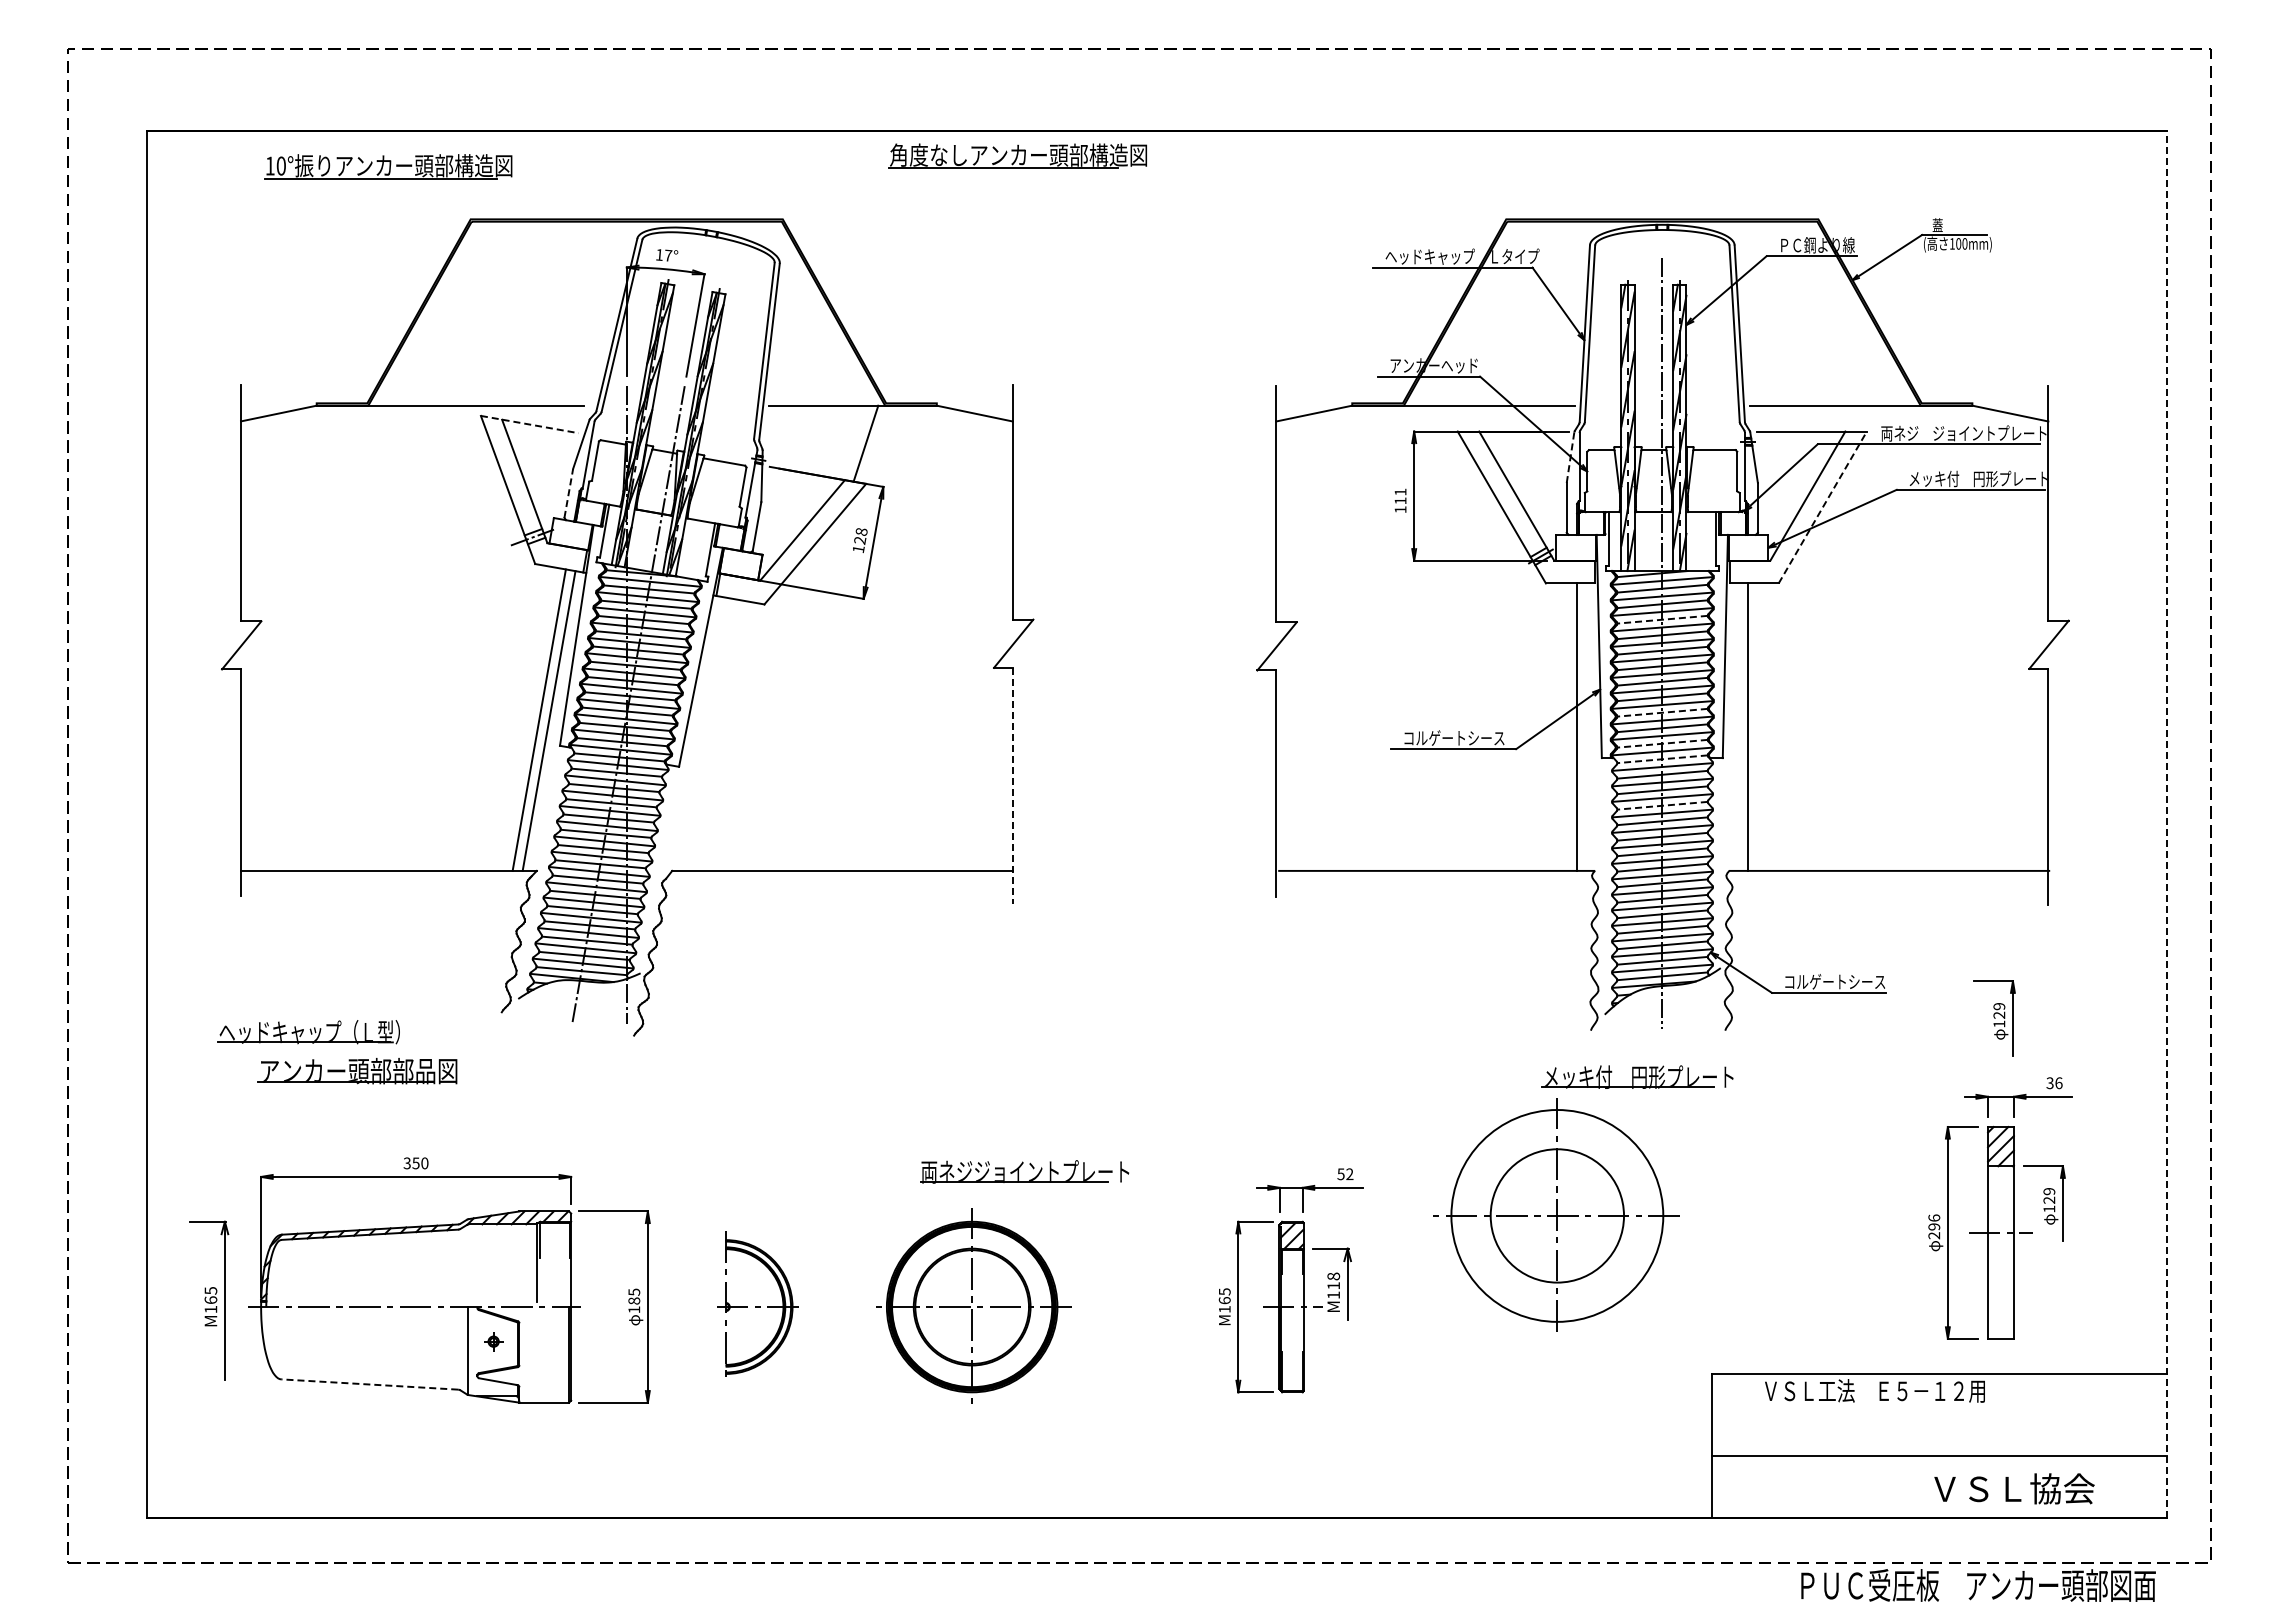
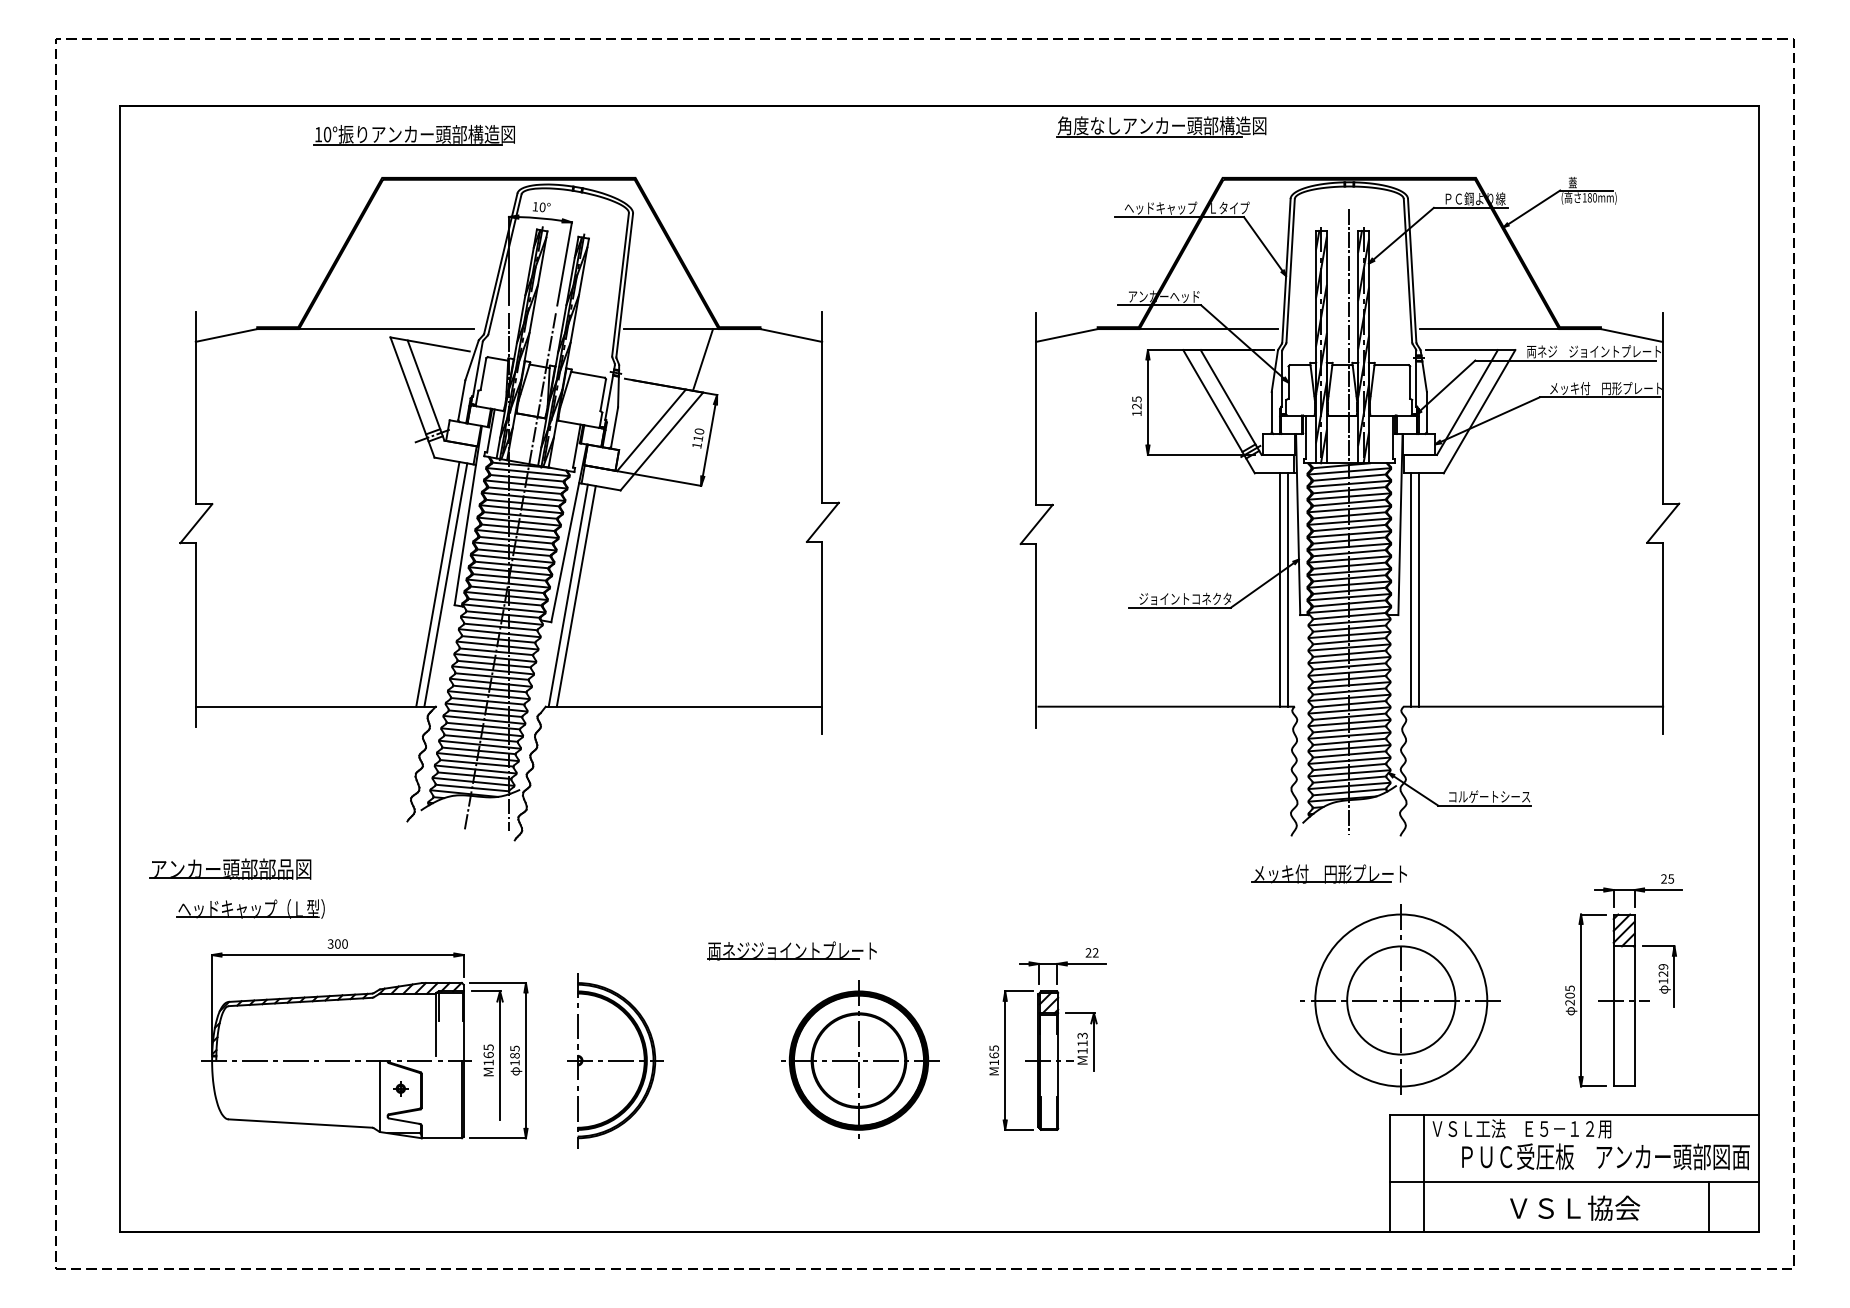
part: (1017, 155) -> (1161, 126), moved
part: (388, 166) -> (414, 134), moved
text: (1958, 244) -> (1589, 198), 100mm) -> 180mm)
text: (668, 255) -> (542, 207), 17° -> 10°
line: (529, 424) -> (429, 344), dashed -> solid
line: (1570, 457) -> (1274, 371), dashed -> solid
line: (568, 493) -> (461, 400), dashed -> solid
text: (1400, 496) -> (1136, 402), 111 -> 125
line: (1822, 507) -> (1479, 411), dashed -> solid
text: (860, 536) -> (698, 435), 128 -> 110
line: (1662, 619) -> (1349, 502), dashed -> solid
line: (1662, 712) -> (1349, 578), dashed -> solid
line: (1586, 726) -> (1287, 589), added
line: (1737, 726) -> (1410, 589), added
line: (699, 733) -> (567, 595), added
line: (709, 734) -> (576, 595), added
text: (1459, 737) -> (1184, 598), コルゲートシース -> ジョイントコネクタ
line: (1662, 743) -> (1349, 603), dashed -> solid
line: (1662, 759) -> (1349, 616), dashed -> solid
line: (1013, 786) -> (822, 638), dashed -> solid
line: (1662, 805) -> (1349, 653), dashed -> solid
line: (2167, 824) -> (1759, 669), dashed -> solid
part: (1994, 1018) -> (1618, 826), removed
part: (308, 1032) -> (250, 909), moved
part: (357, 1071) -> (230, 869), moved
text: (2054, 1083) -> (1667, 879), 36 -> 25
text: (415, 1163) -> (337, 944), 350 -> 300
part: (1024, 1171) -> (791, 950), moved
text: (1340, 1174) -> (1088, 953), 52 -> 22
part: (1556, 1214) -> (1400, 999), moved
text: (1934, 1222) -> (1570, 992), 296 -> 205
text: (1333, 1276) -> (1082, 1035), M118 -> M113
part: (209, 1300) -> (487, 1055), moved
part: (973, 1305) -> (860, 1059), moved
part: (758, 1306) -> (615, 1060), size x1.43
line: (369, 1384) -> (300, 1123), dashed -> solid
line: (1753, 1445) -> (1423, 1173), added
line: (2105, 1487) -> (1709, 1207), added
text: (2014, 1488) -> (1575, 1207), moved
text: (1978, 1585) -> (1605, 1156), moved

